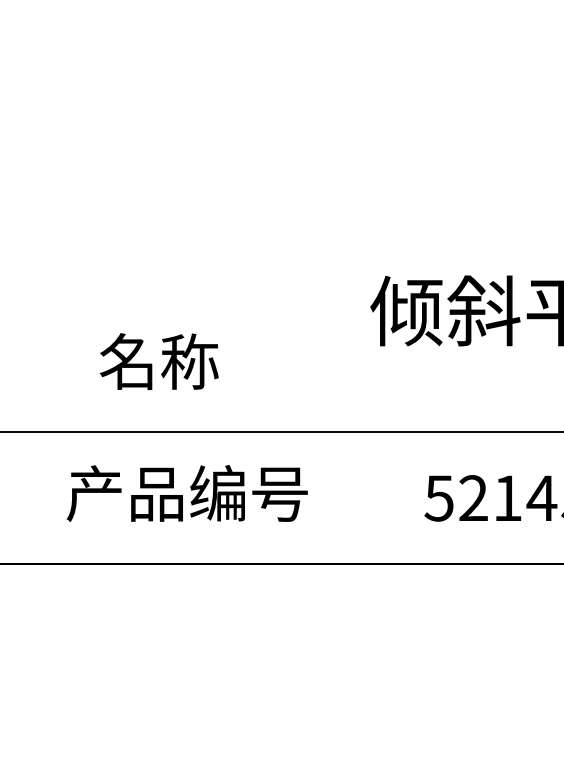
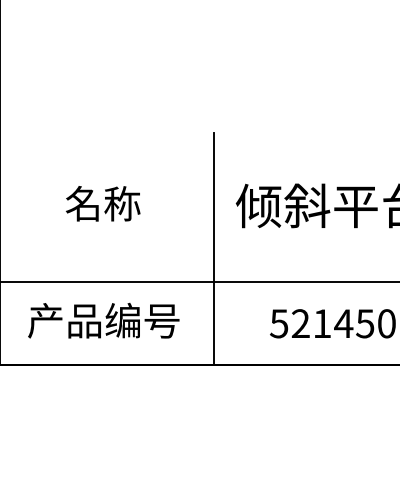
text: (159, 361) -> (103, 203), moved
line: (336, 378) -> (214, 248), added
text: (186, 493) -> (103, 320), moved

